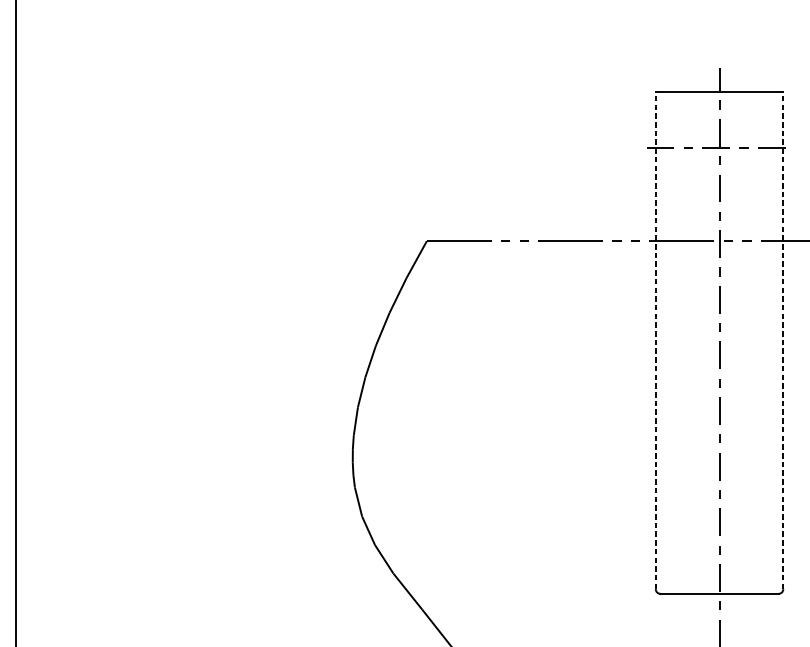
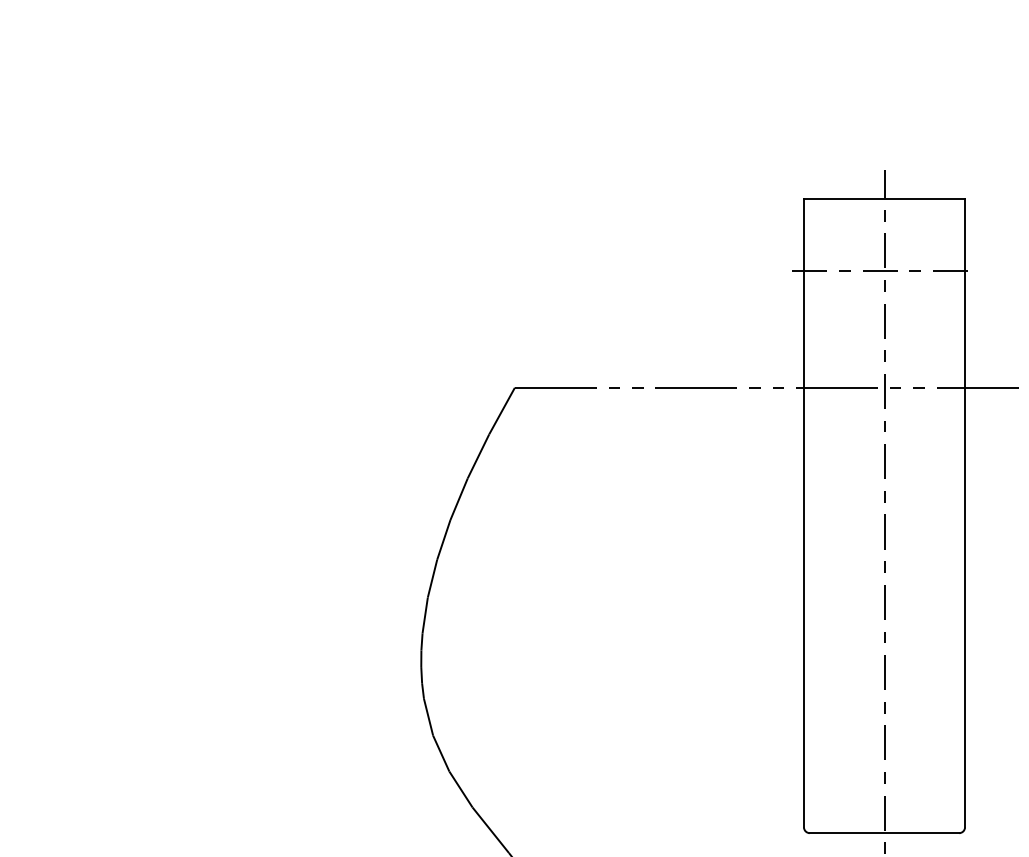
line: (655, 340) -> (803, 513), dashed -> solid
line: (783, 340) -> (965, 513), dashed -> solid

